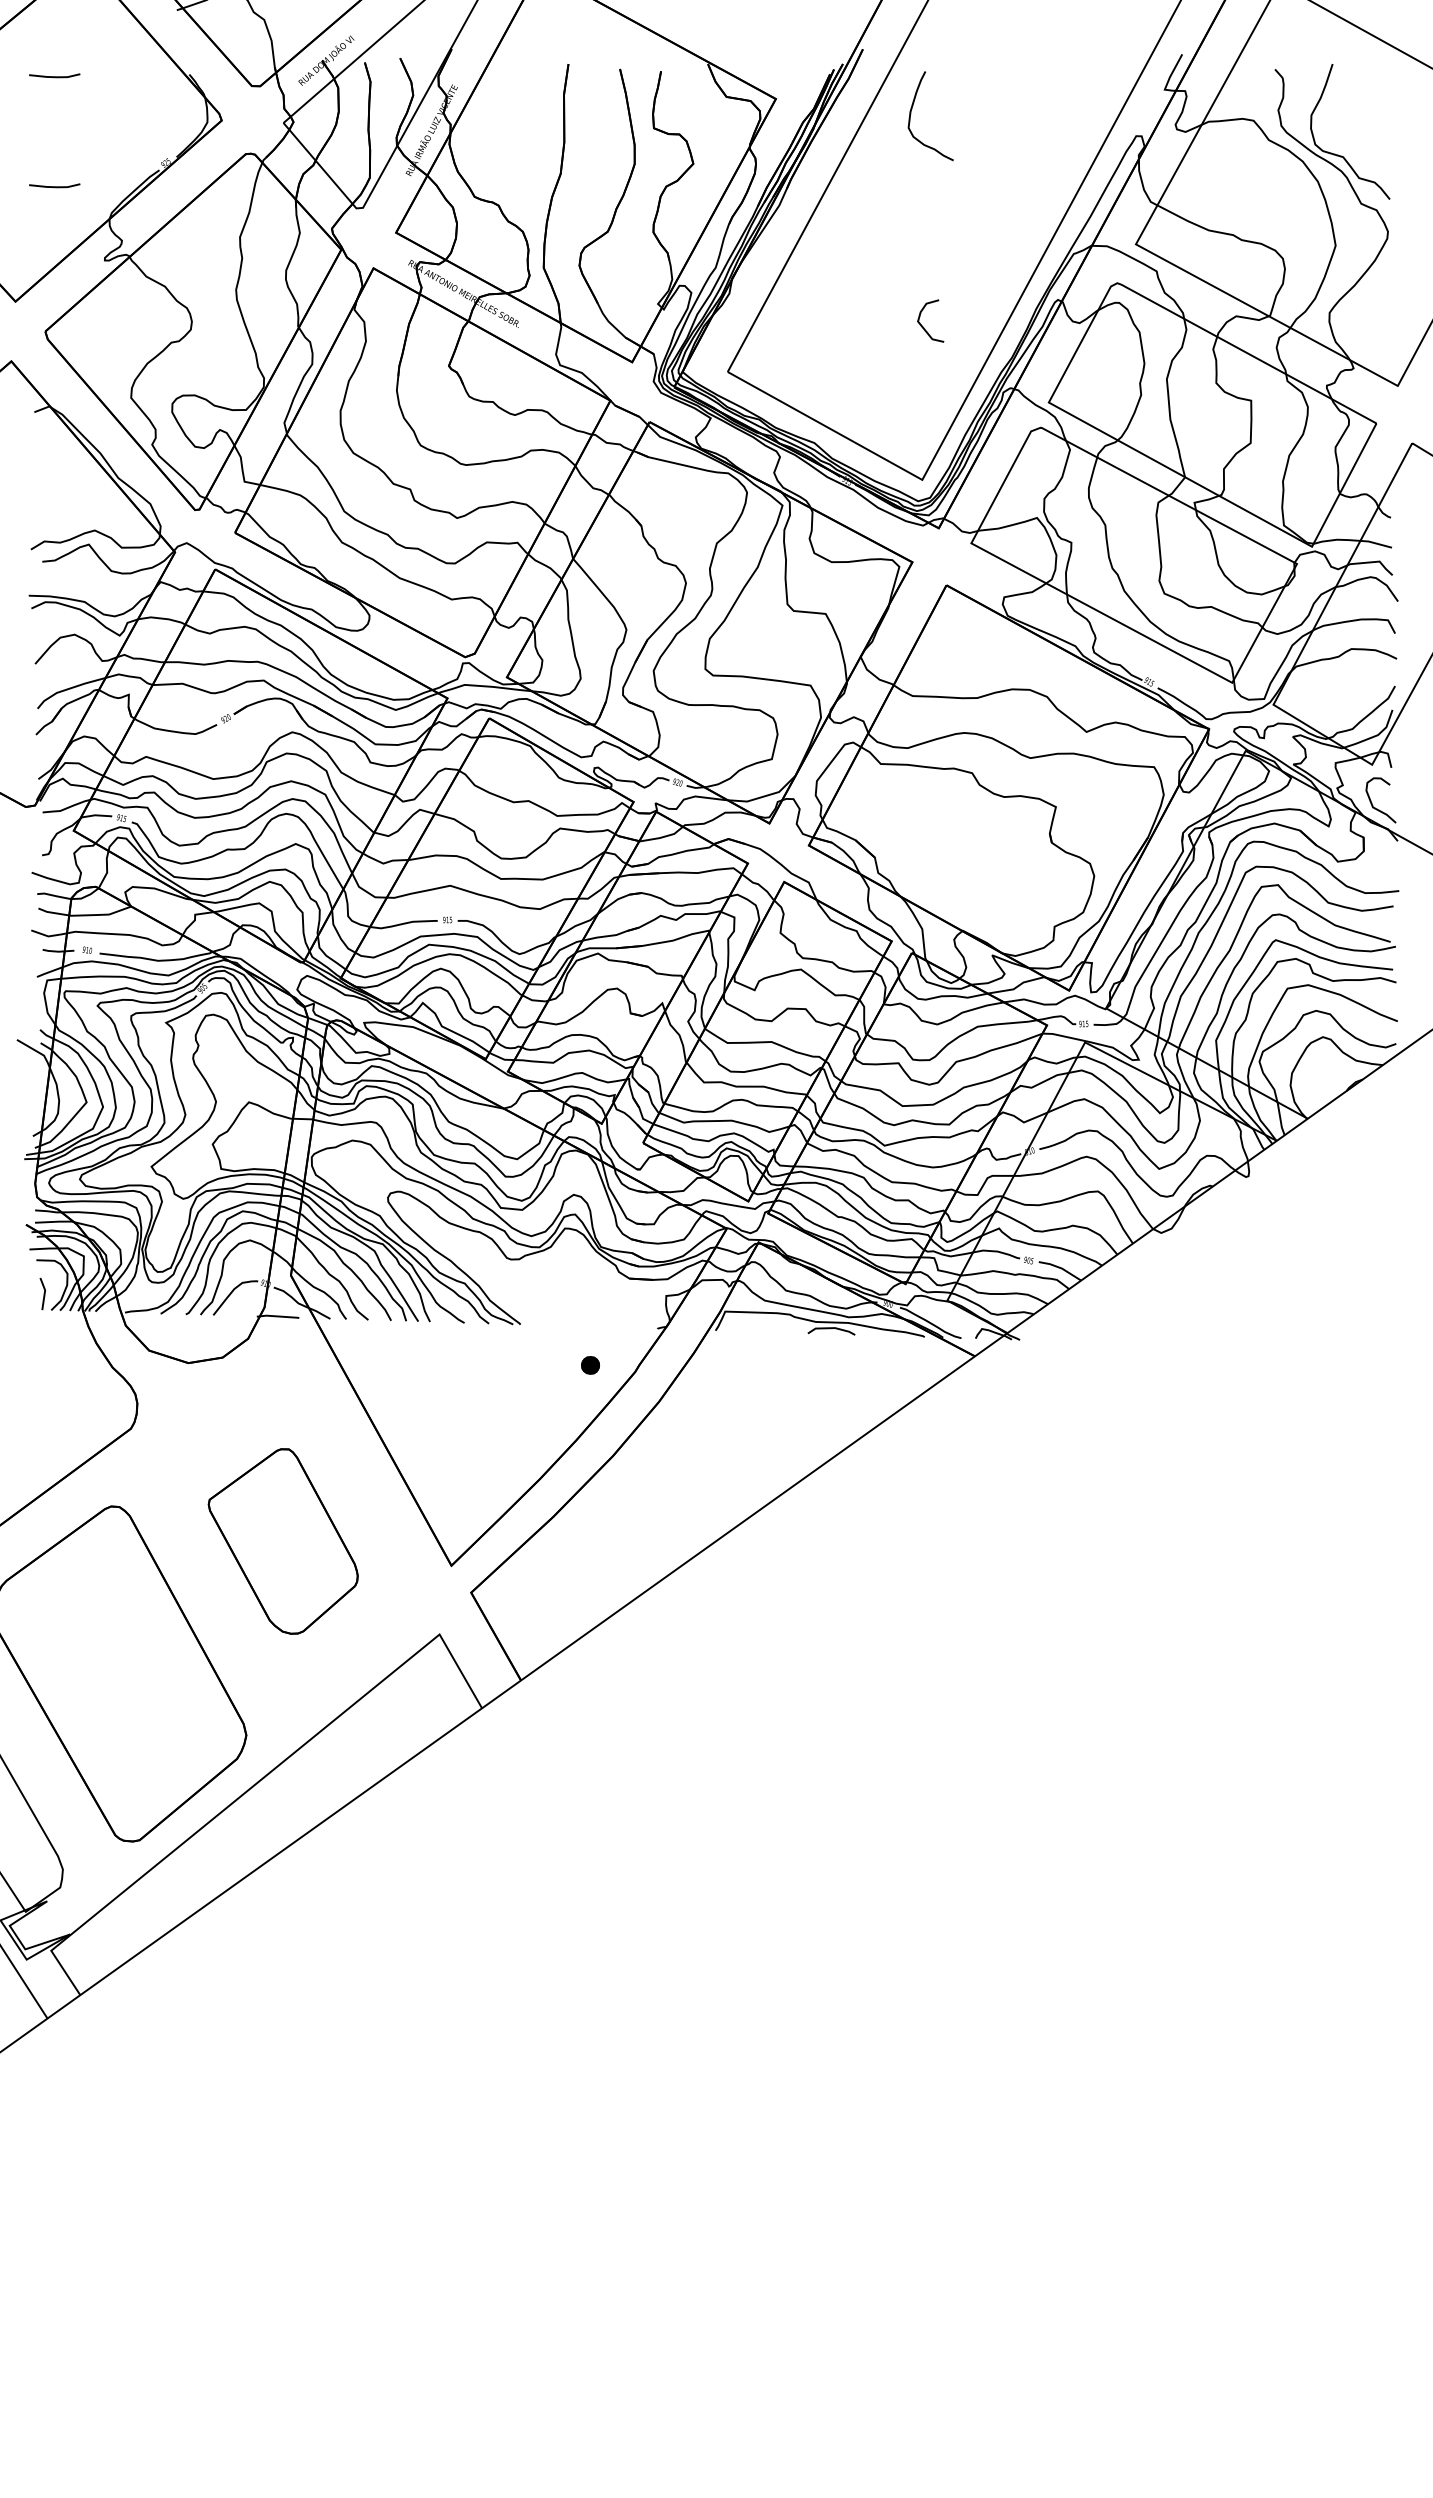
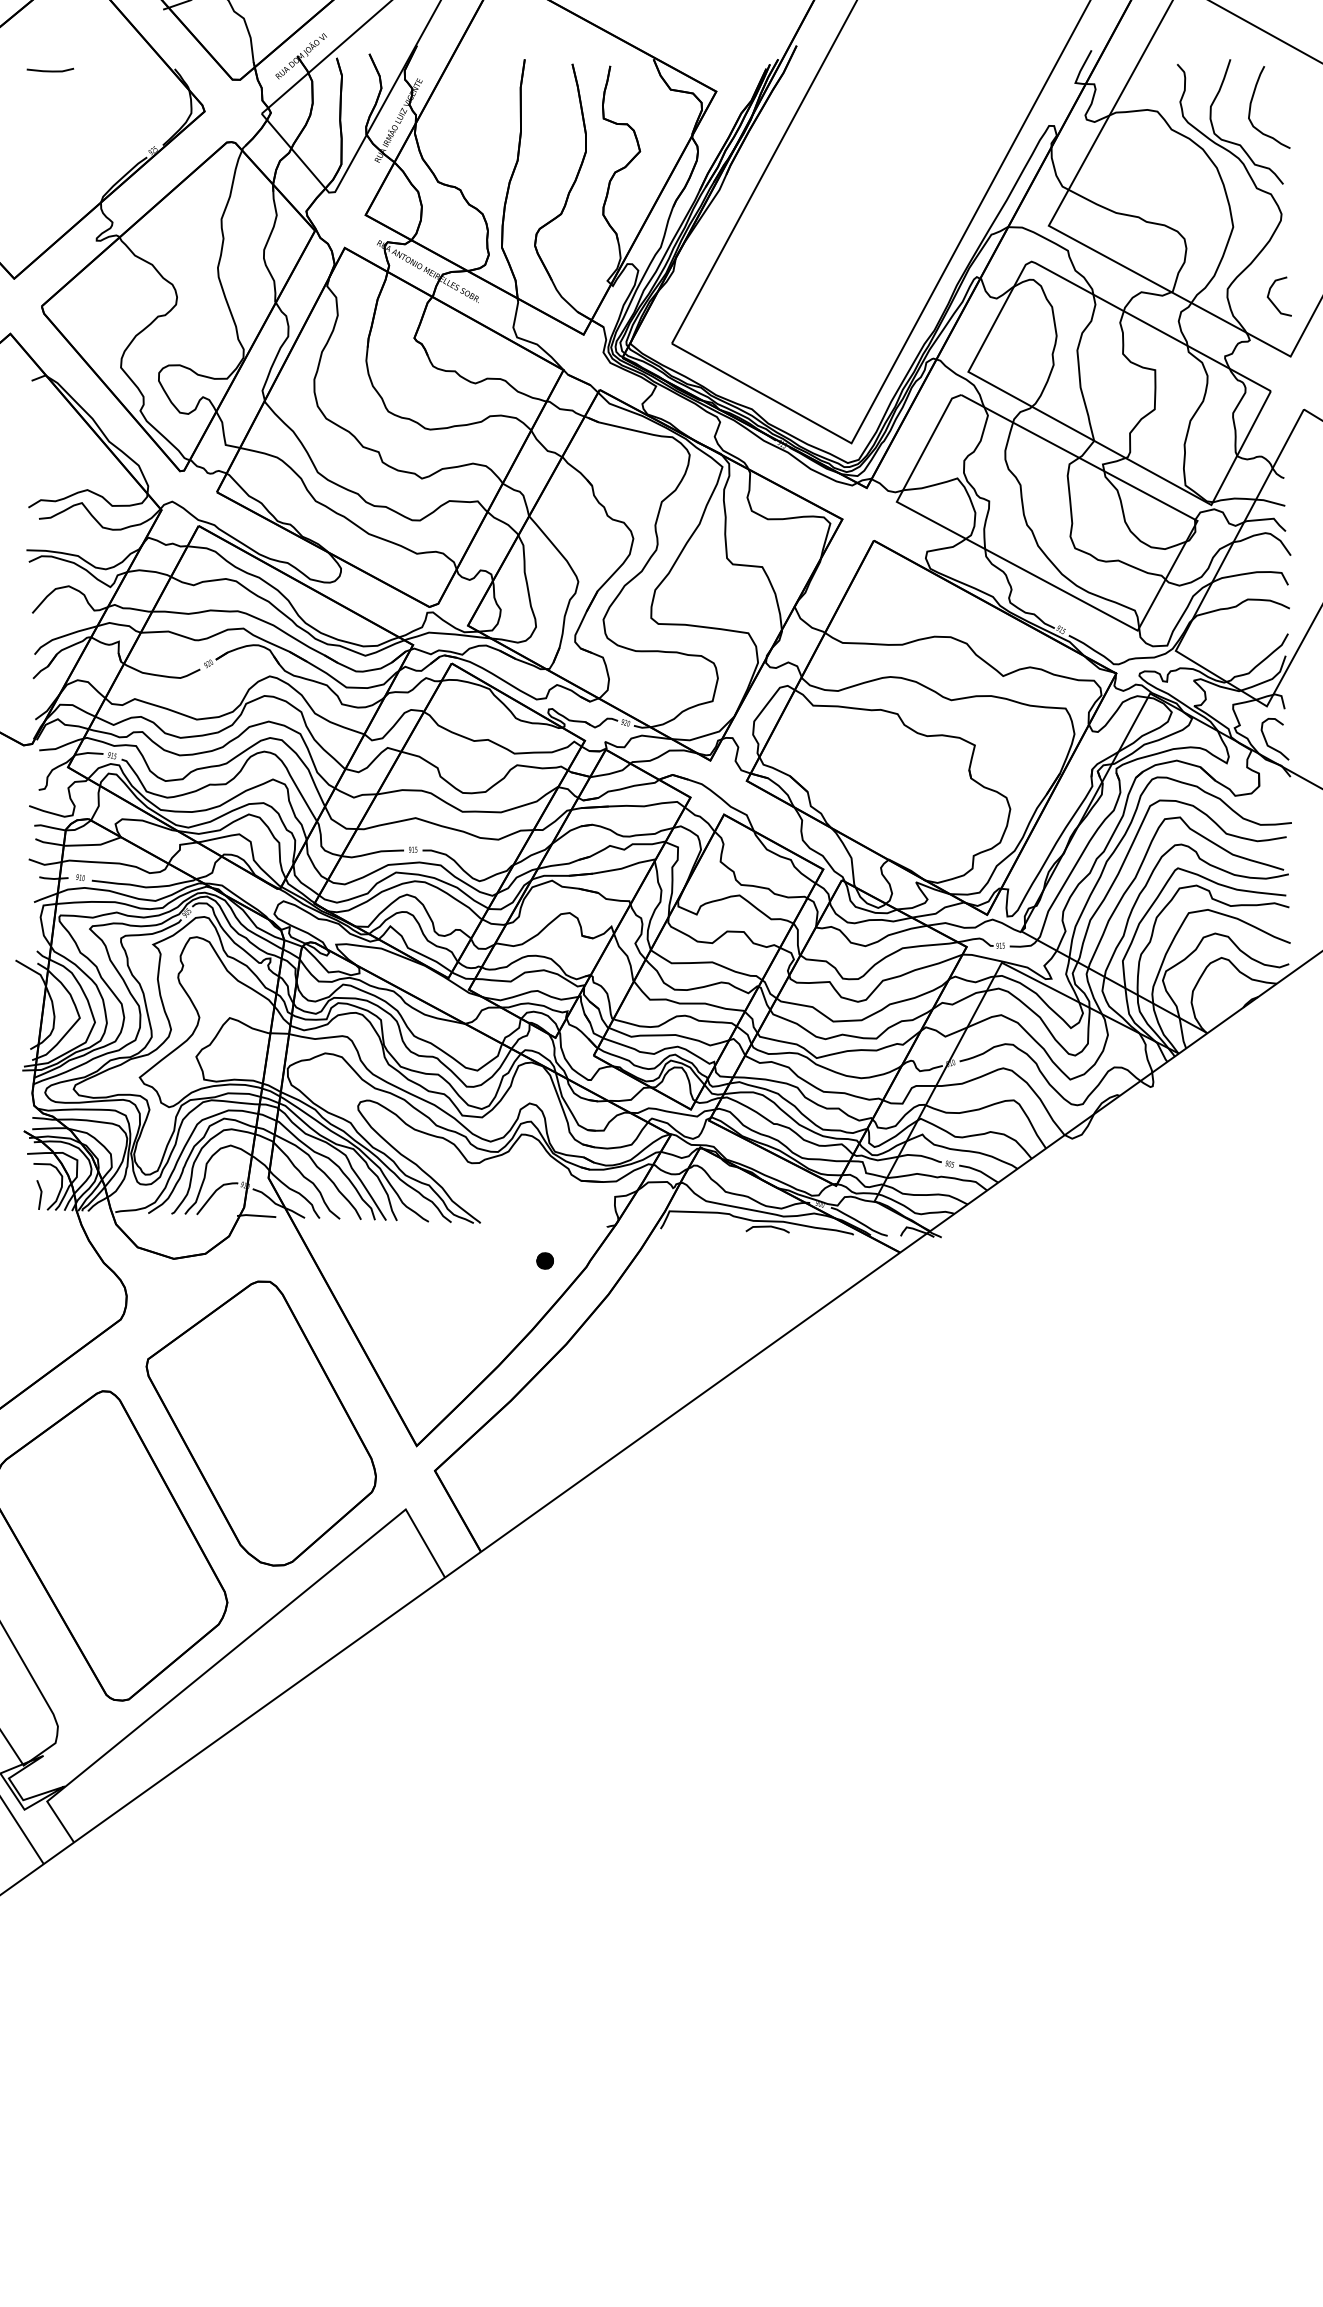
curve: (911, 114) -> (1251, 105), moved
line: (54, 186) -> (50, 172), removed
curve: (923, 326) -> (1272, 301), moved
part: (283, 1541) -> (261, 1423), size x1.67

